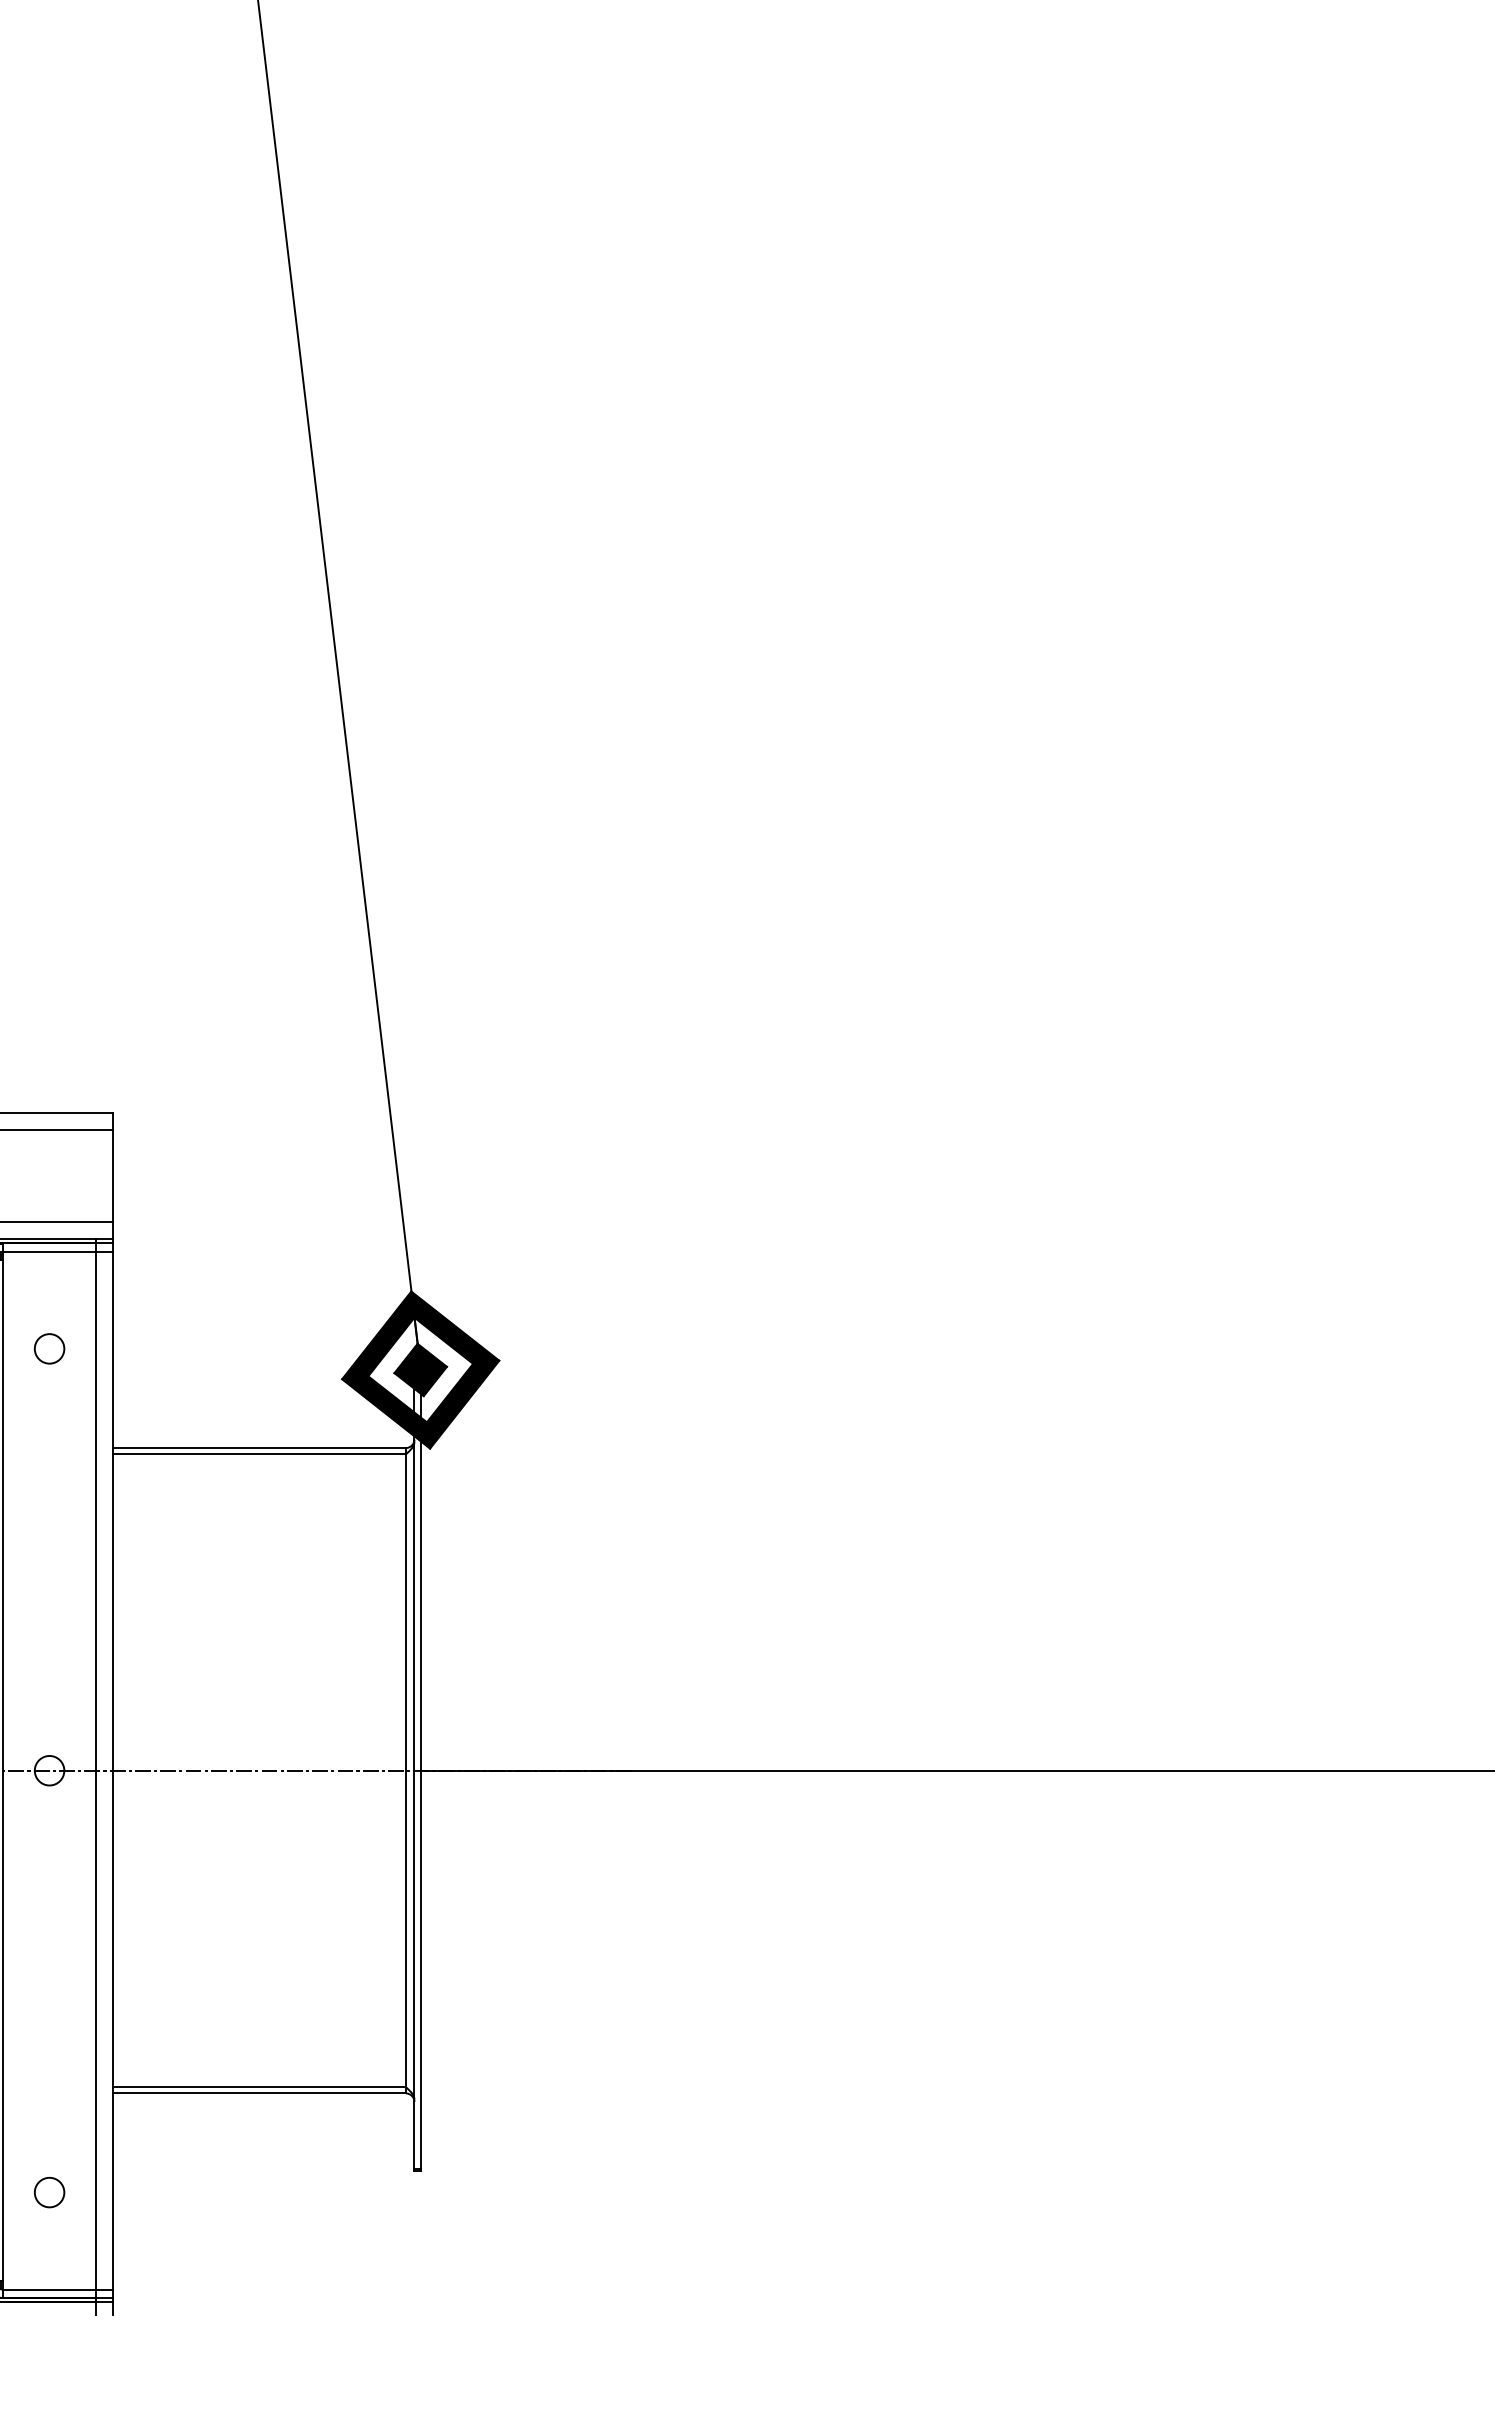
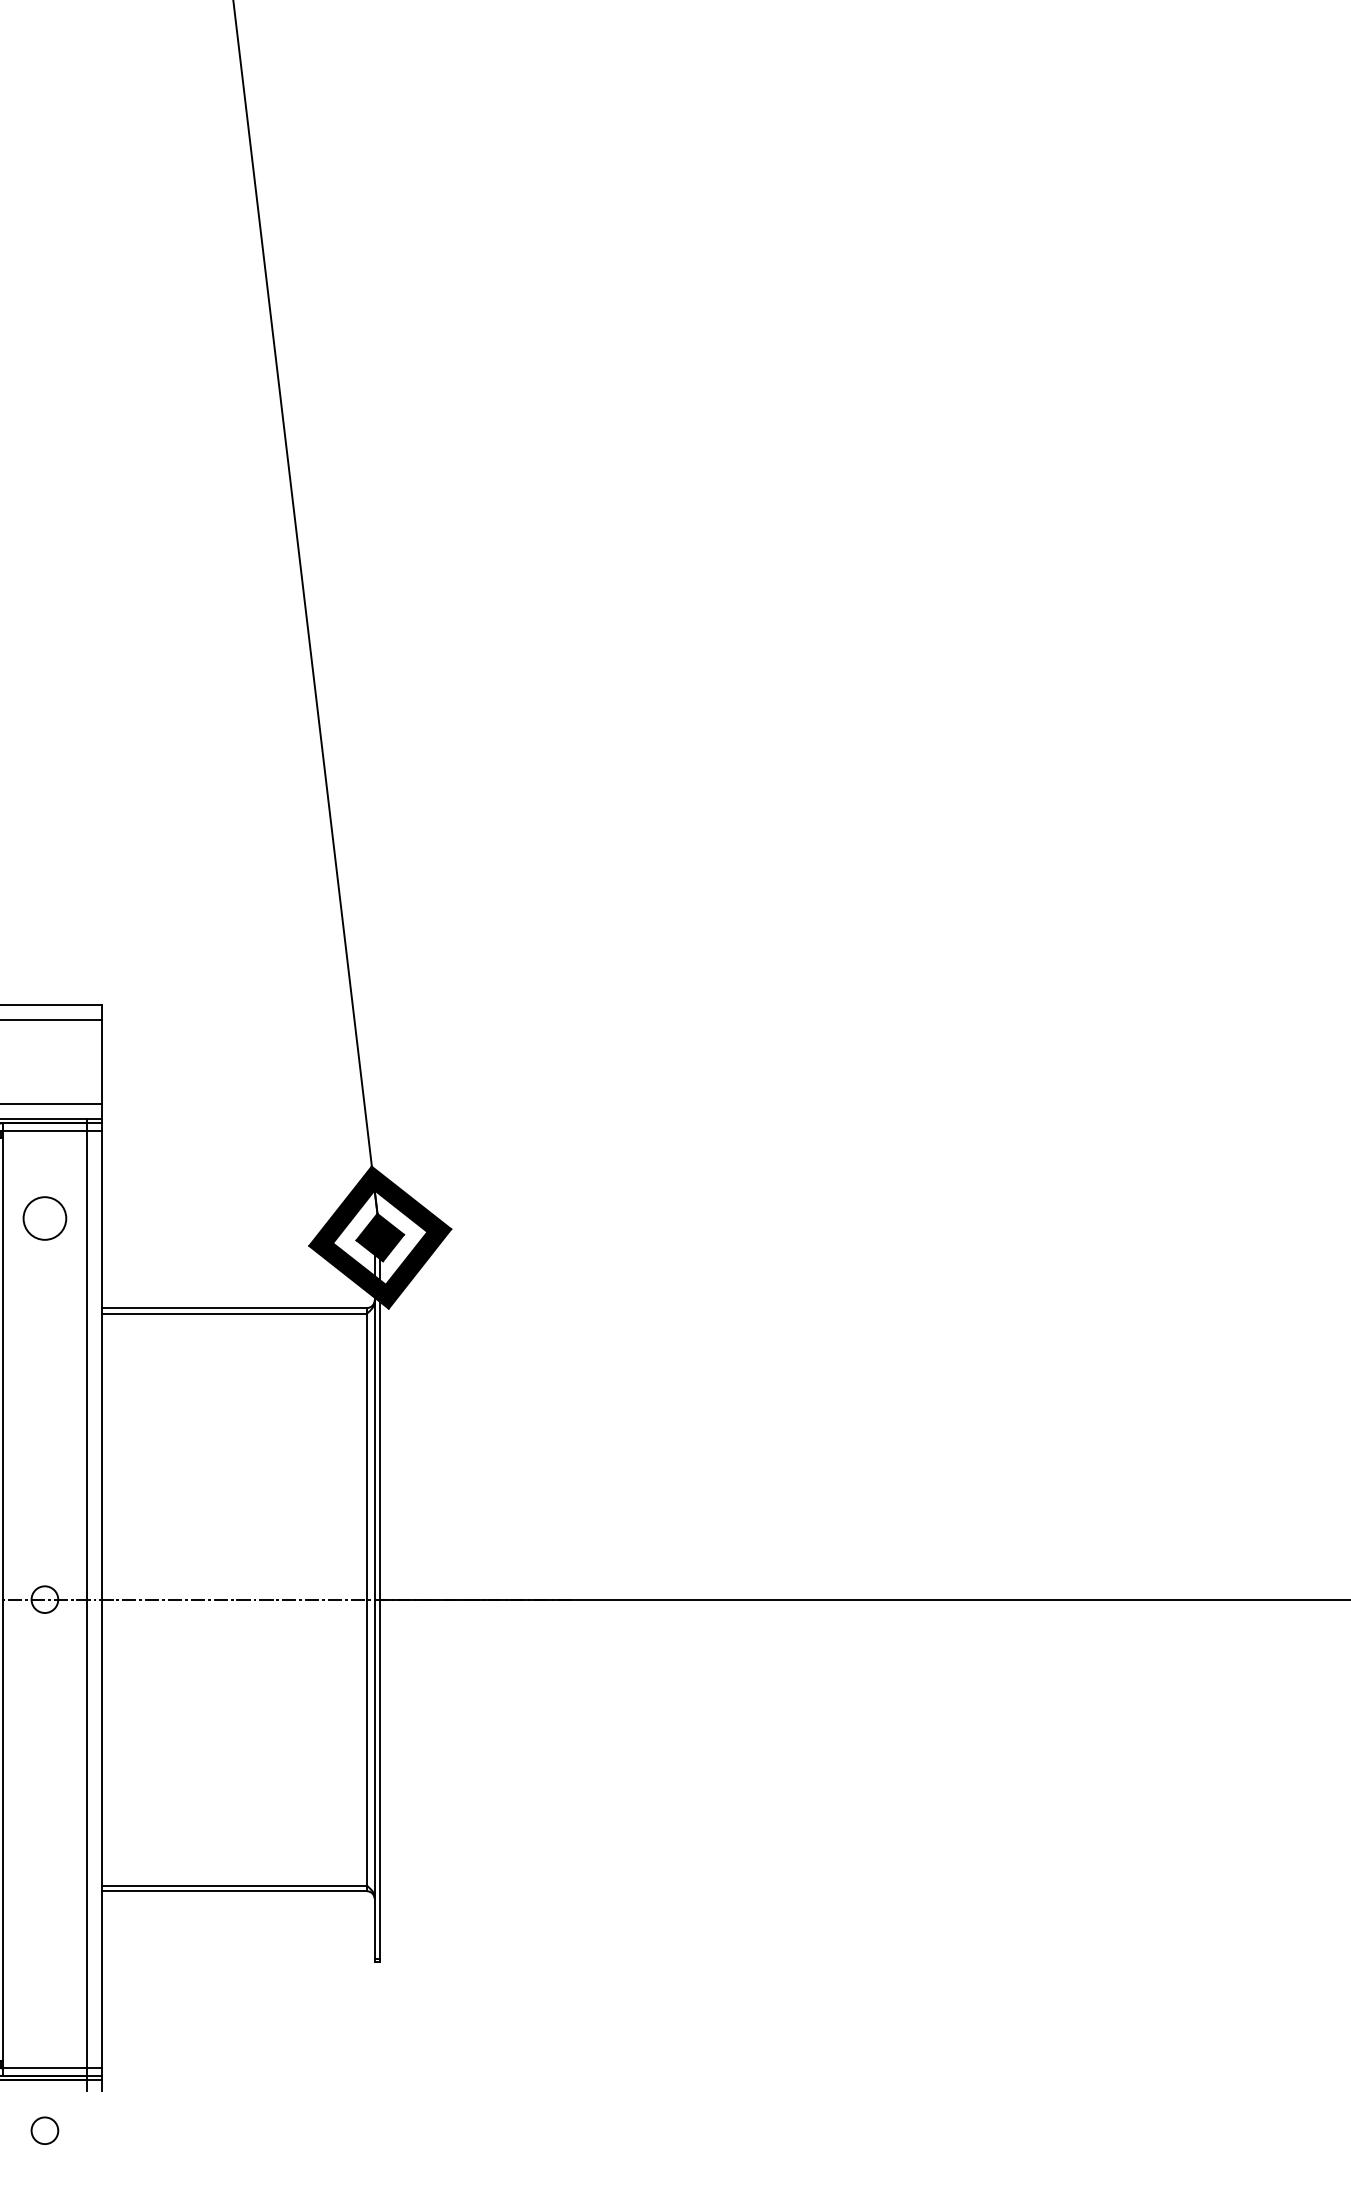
circle: (49, 1348) -> (44, 1218), size x1.6
circle: (49, 2192) -> (44, 2130), moved

